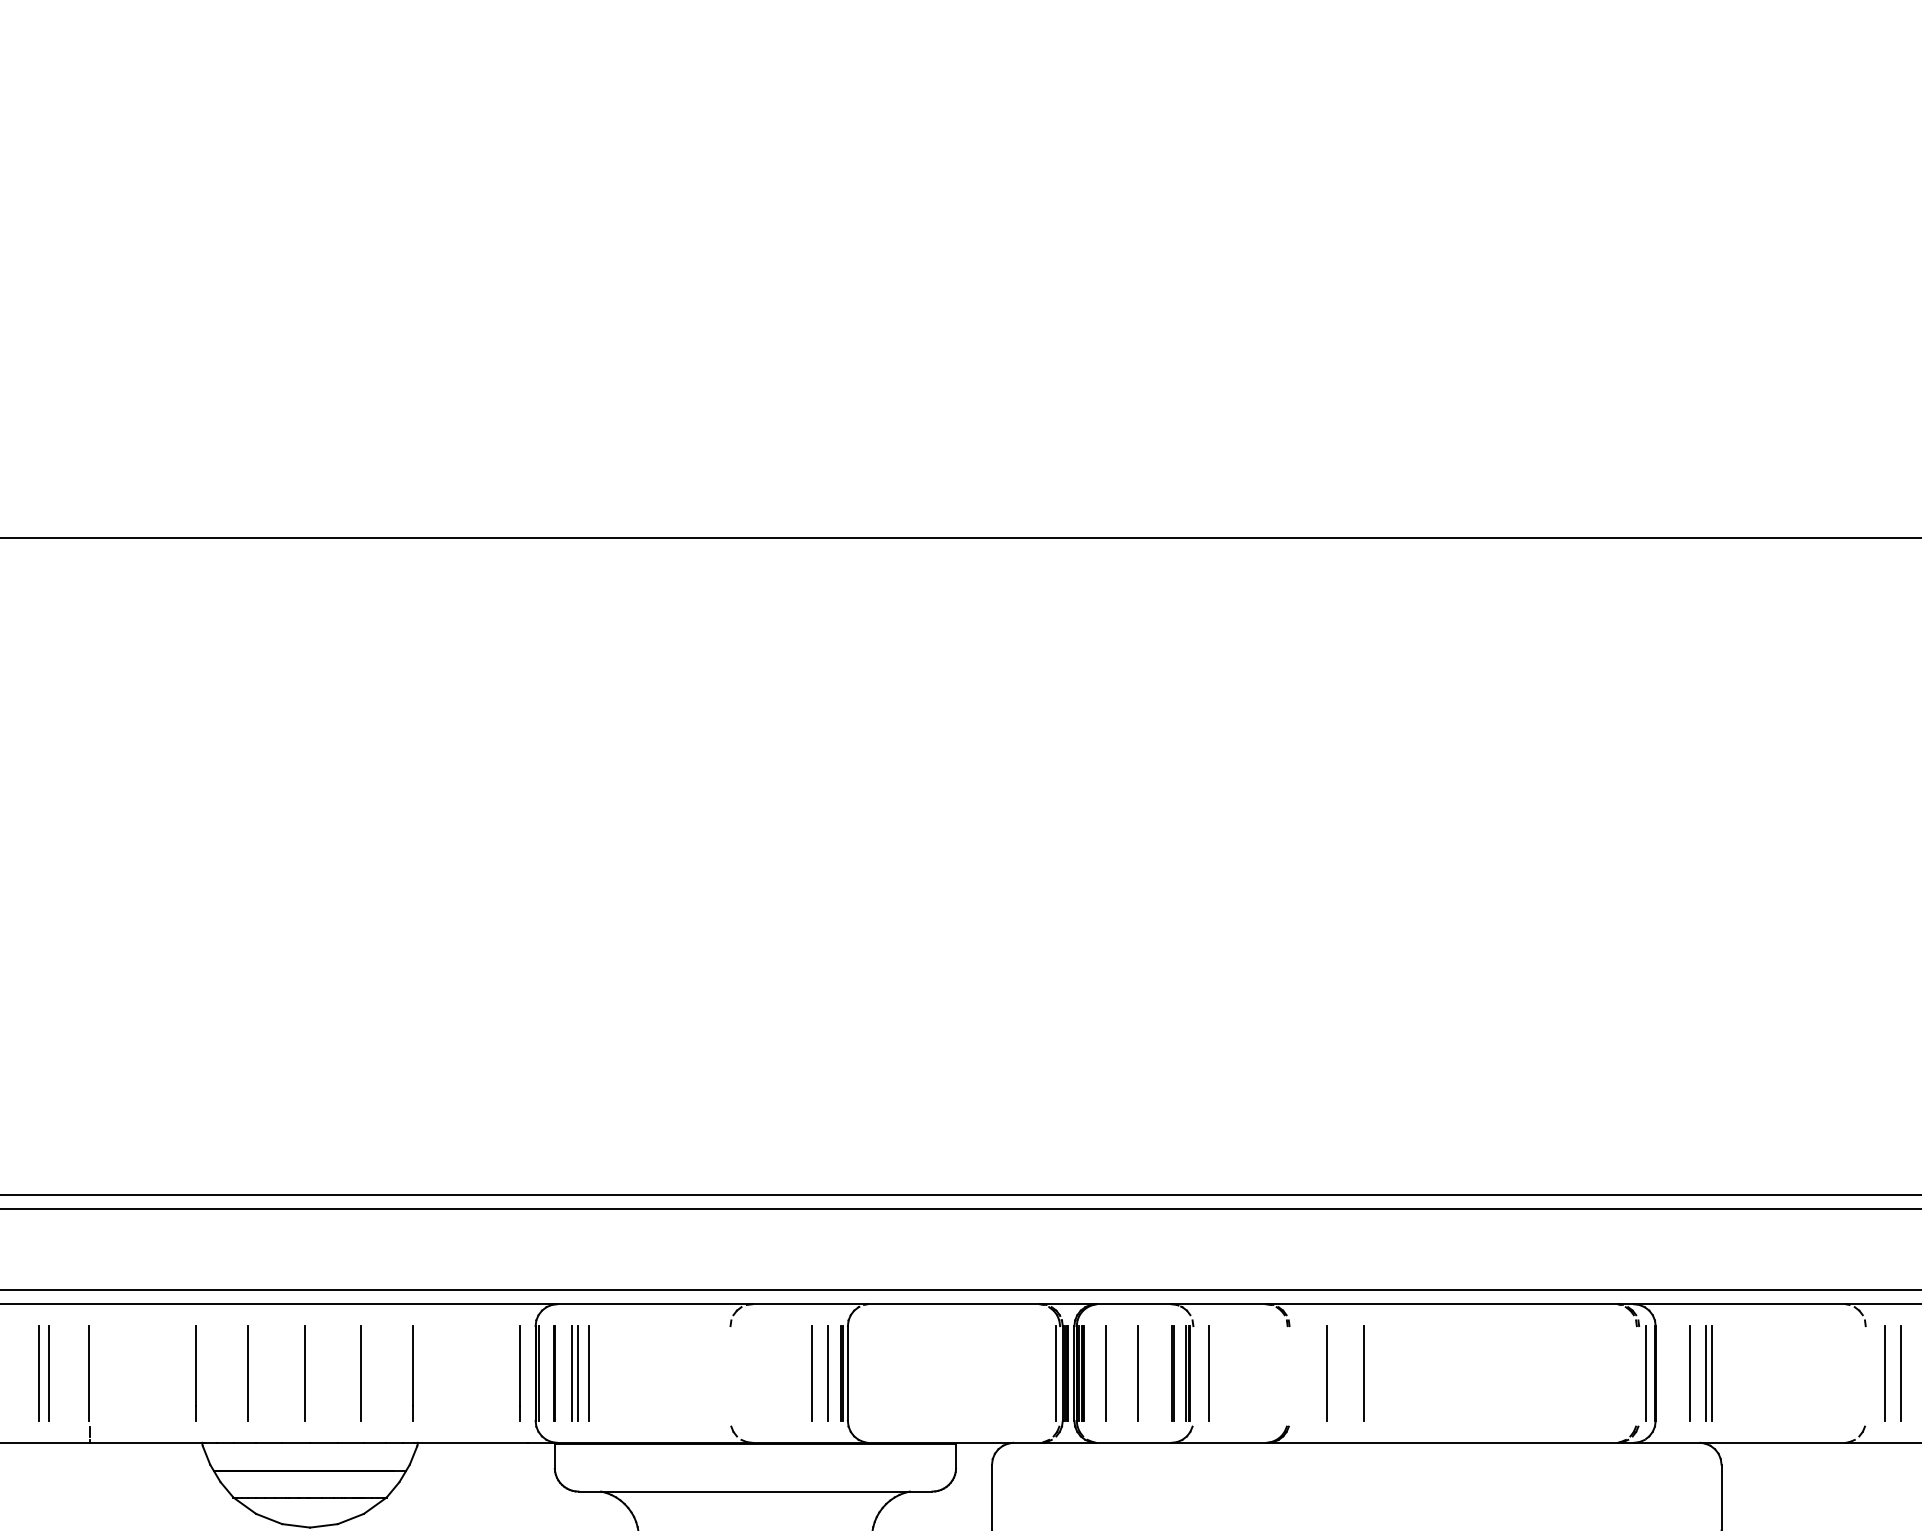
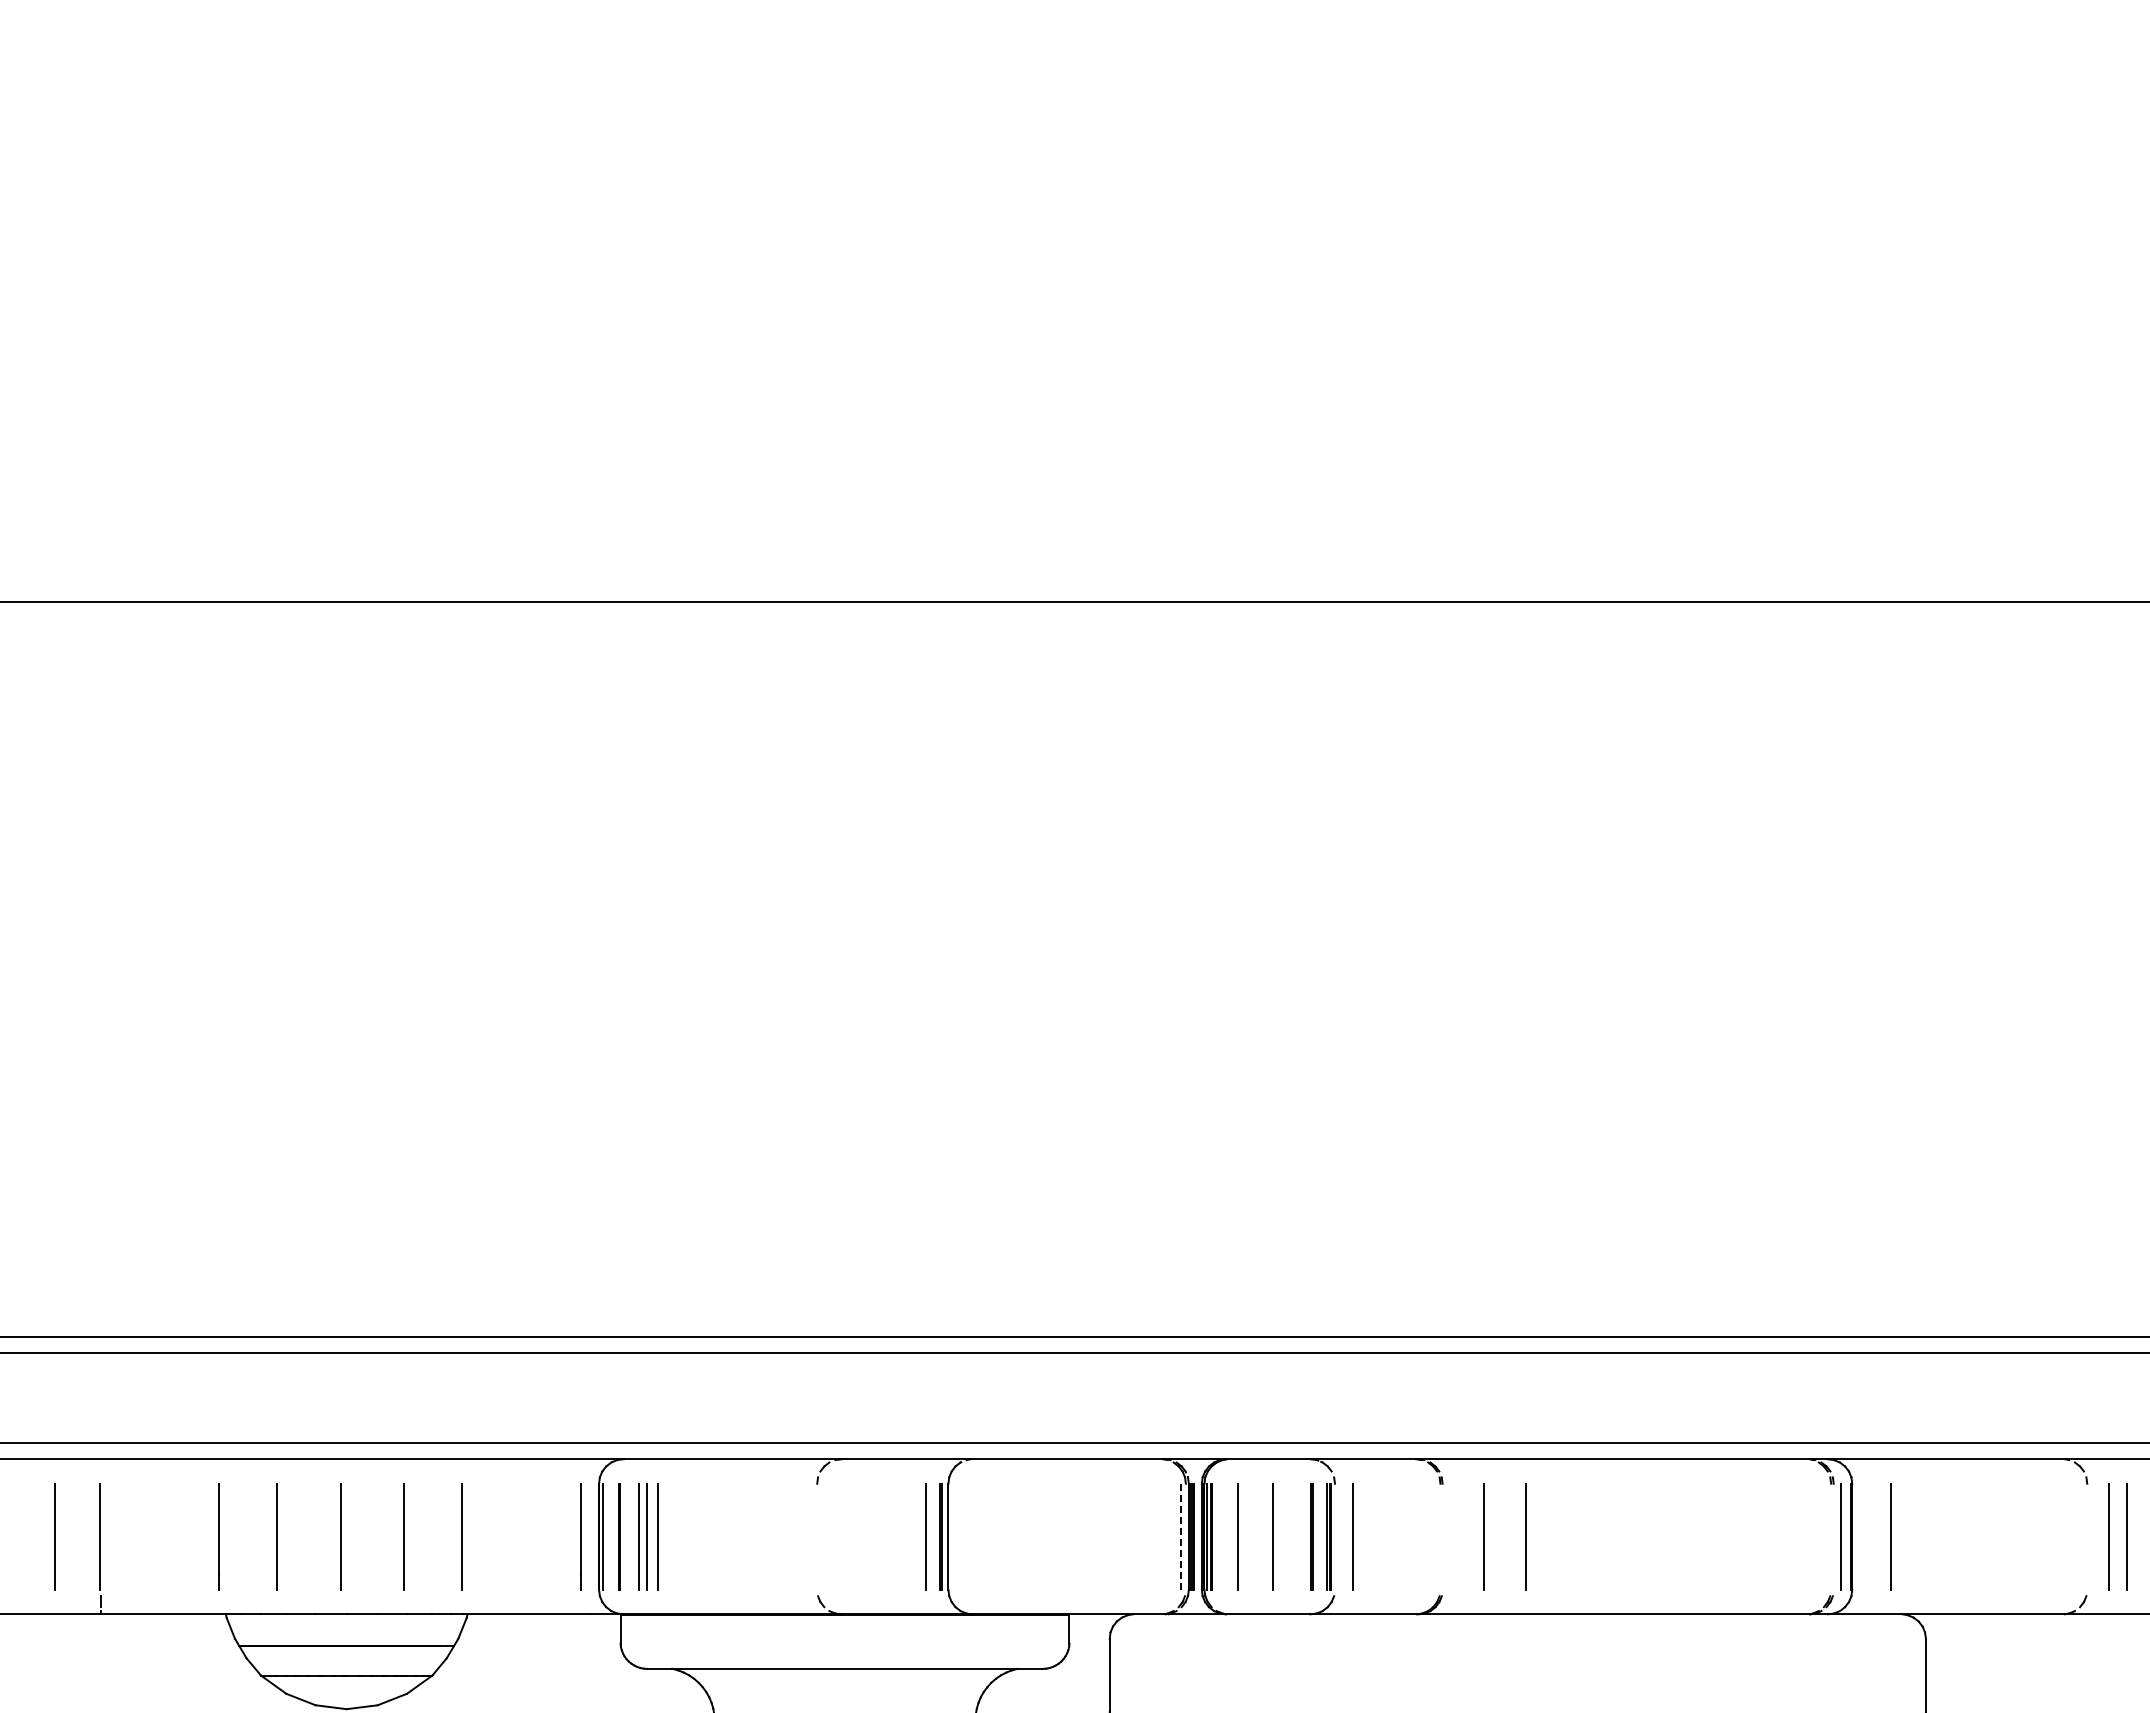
line: (38, 1373) -> (42, 1536), removed
line: (812, 1373) -> (908, 1536), removed
line: (1055, 1373) -> (1180, 1536), solid -> dashed
part: (1708, 1373) -> (1911, 1536), removed

